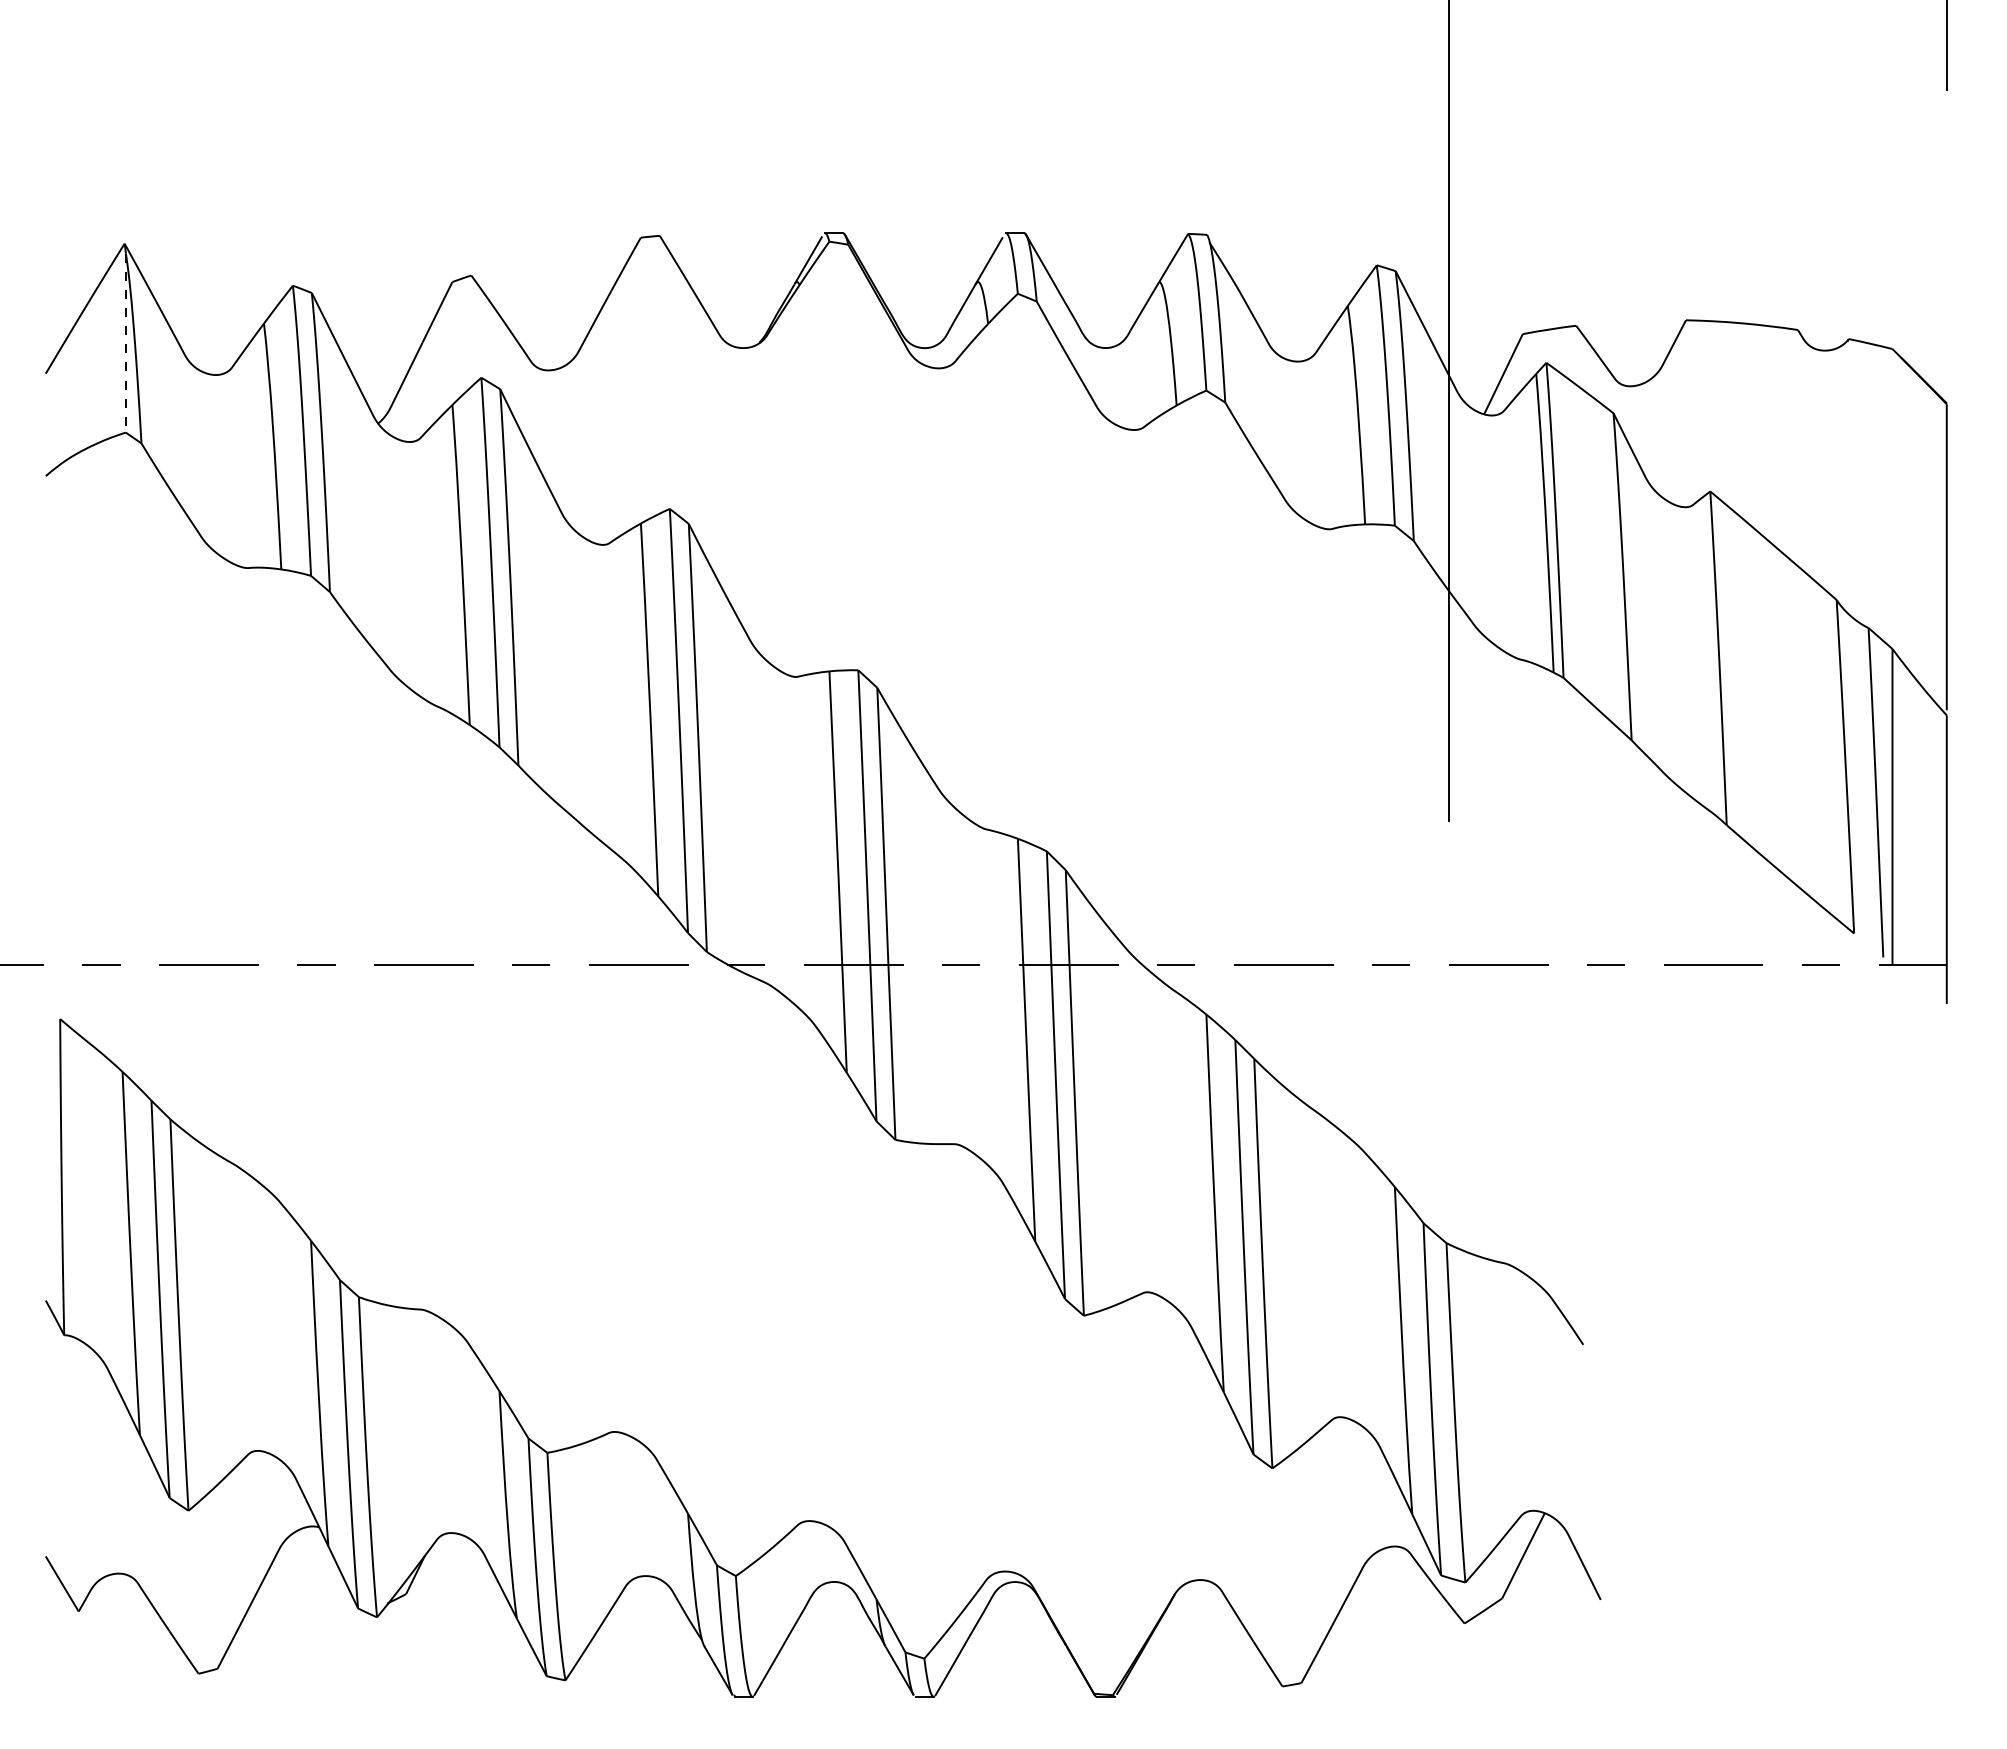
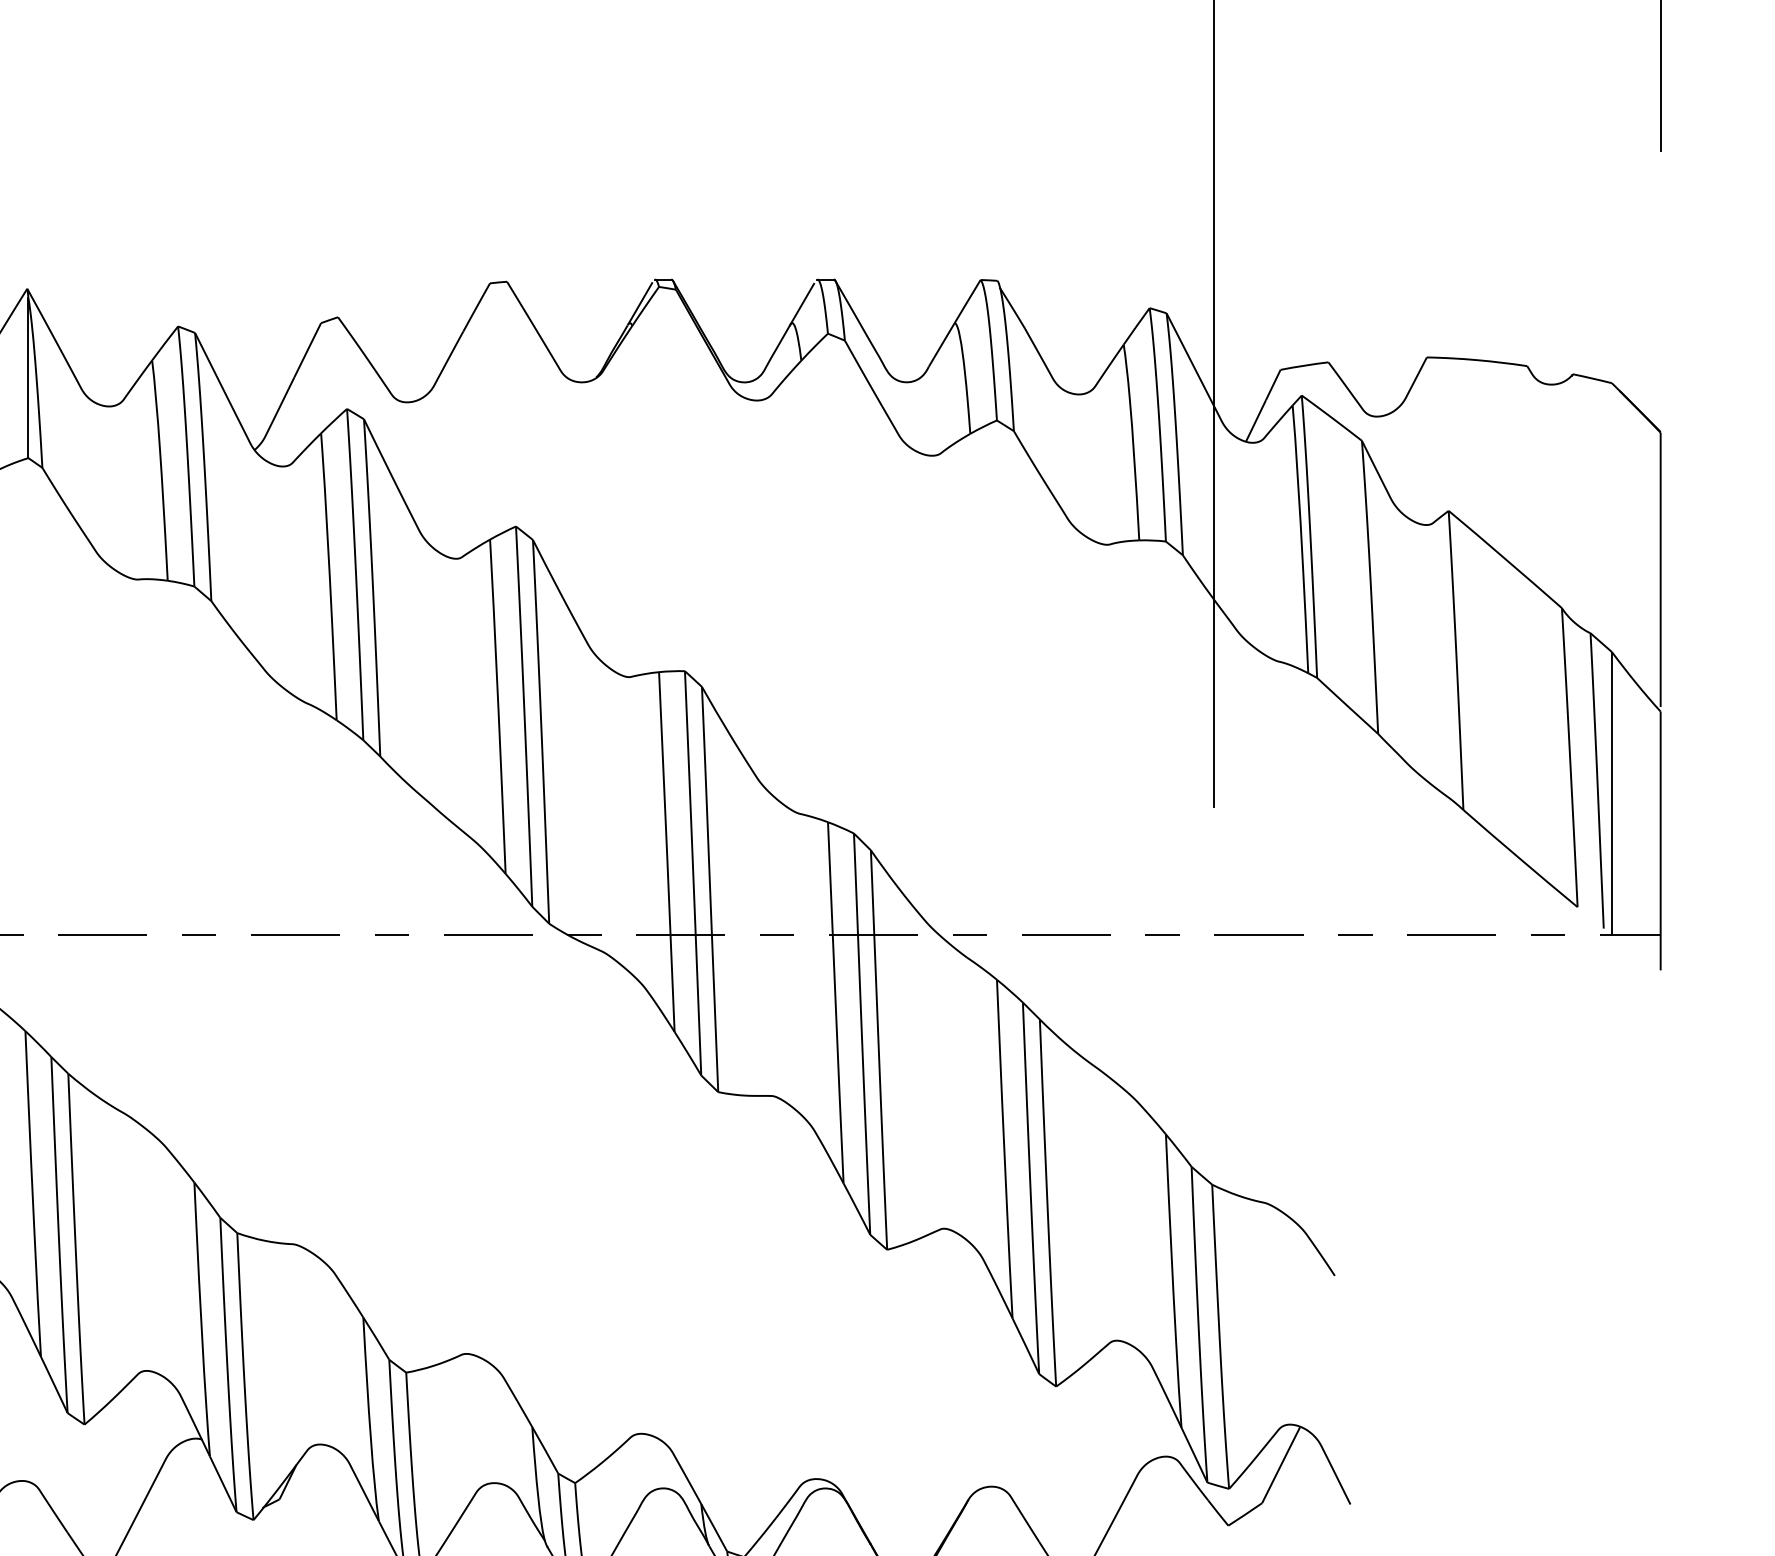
line: (125, 343) -> (28, 378), dashed -> solid

